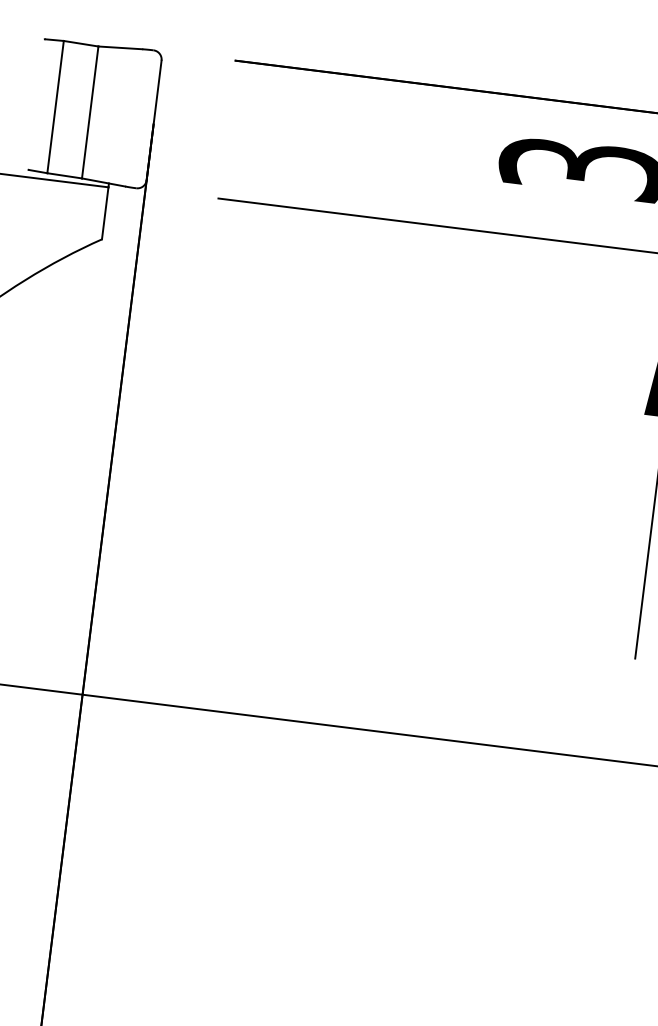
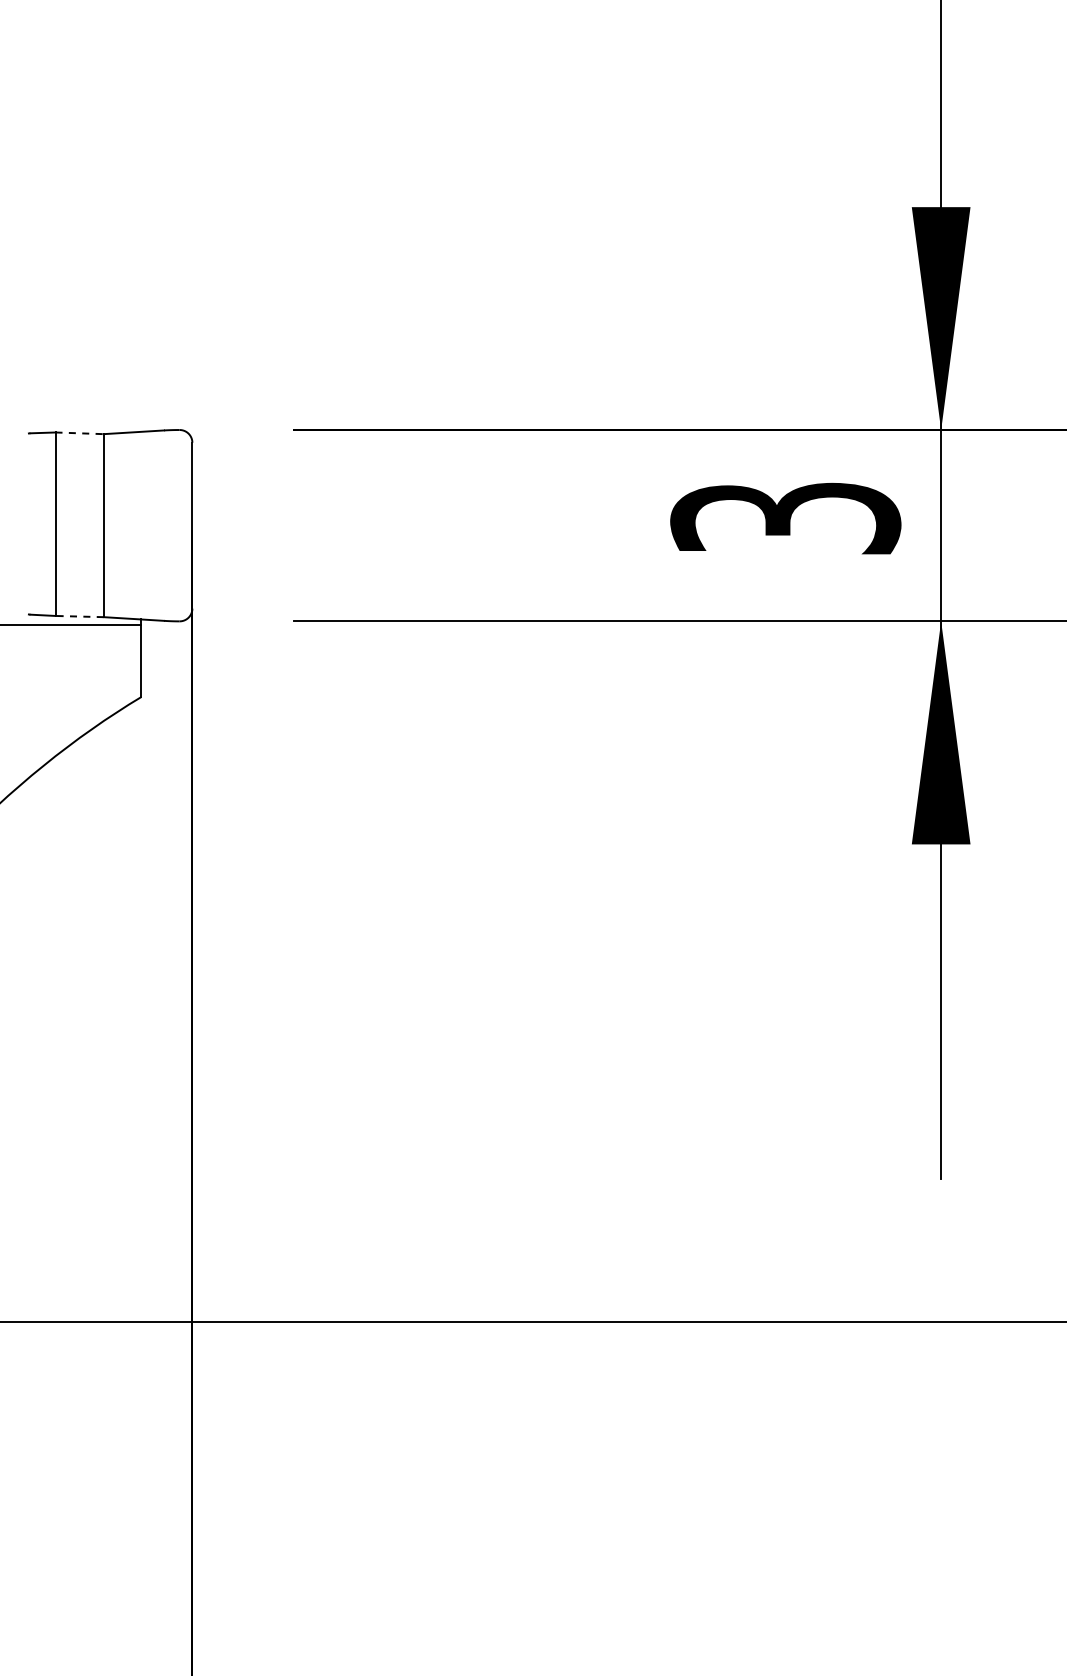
line: (81, 43) -> (80, 433), solid -> dashed
line: (64, 175) -> (79, 616), solid -> dashed

